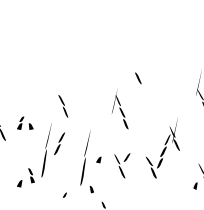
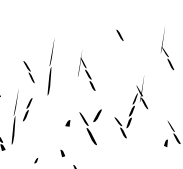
part: (138, 78) -> (120, 35), moved
part: (85, 157) -> (50, 66), moved
part: (122, 165) -> (91, 127), size x1.4

